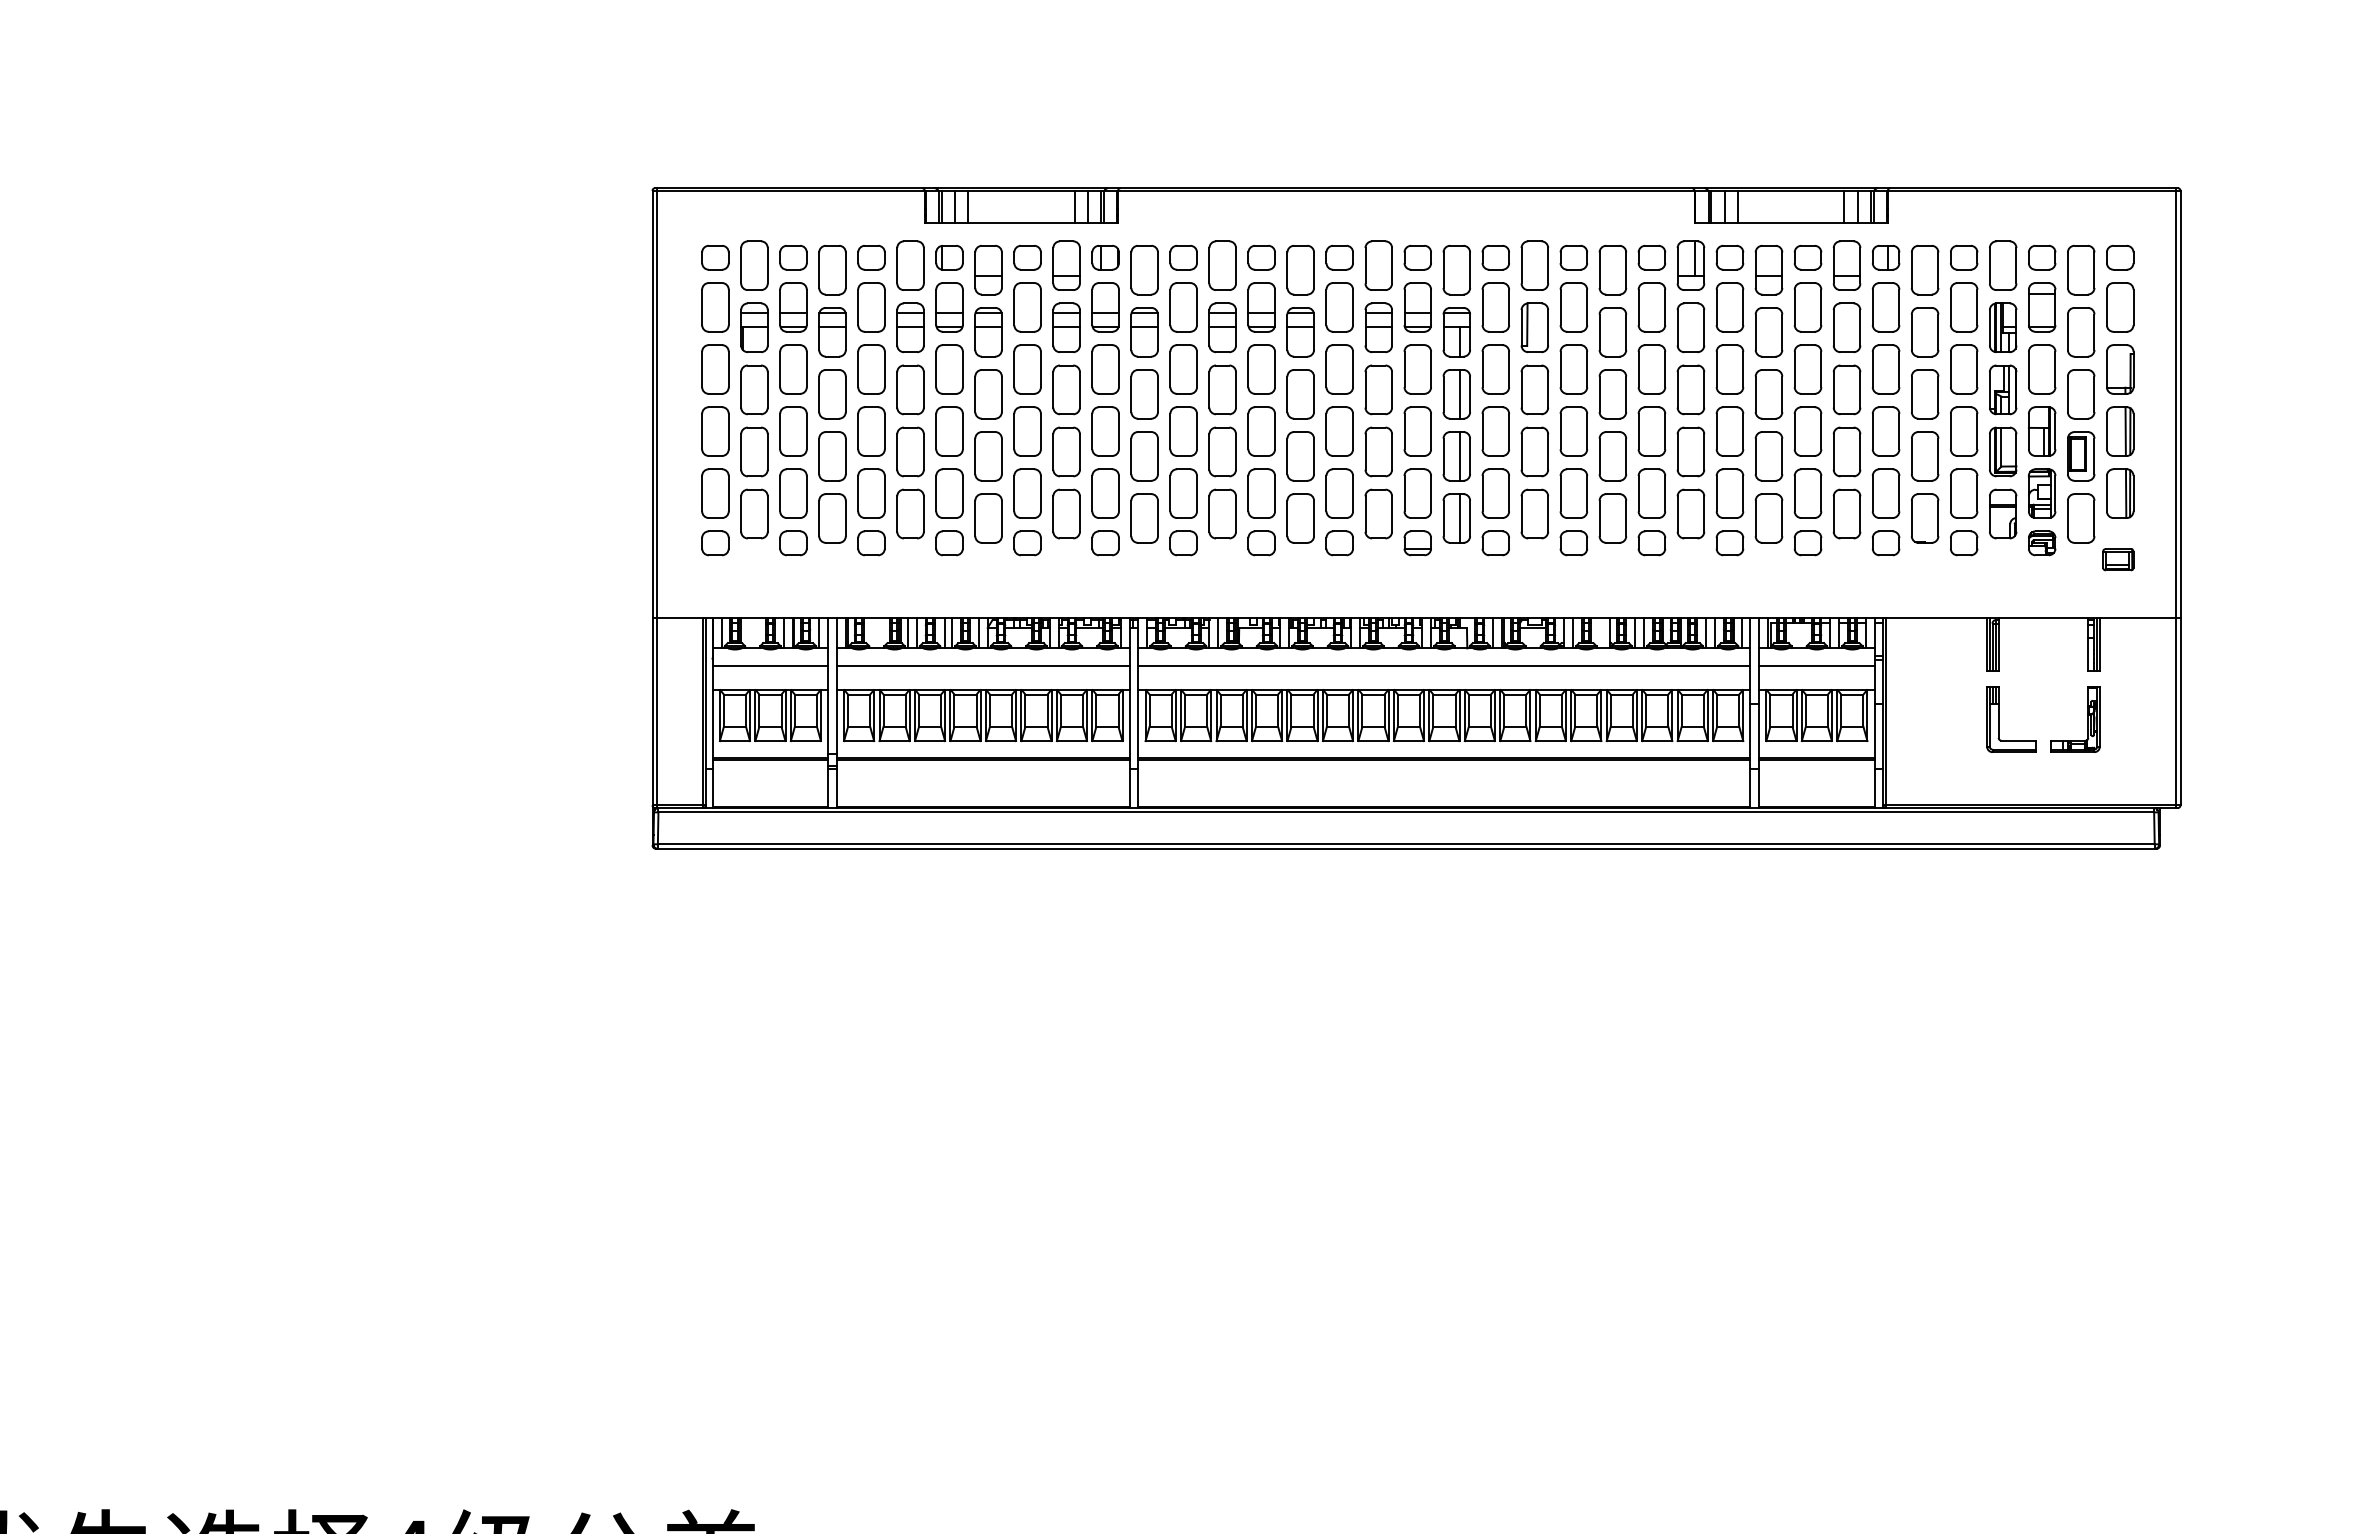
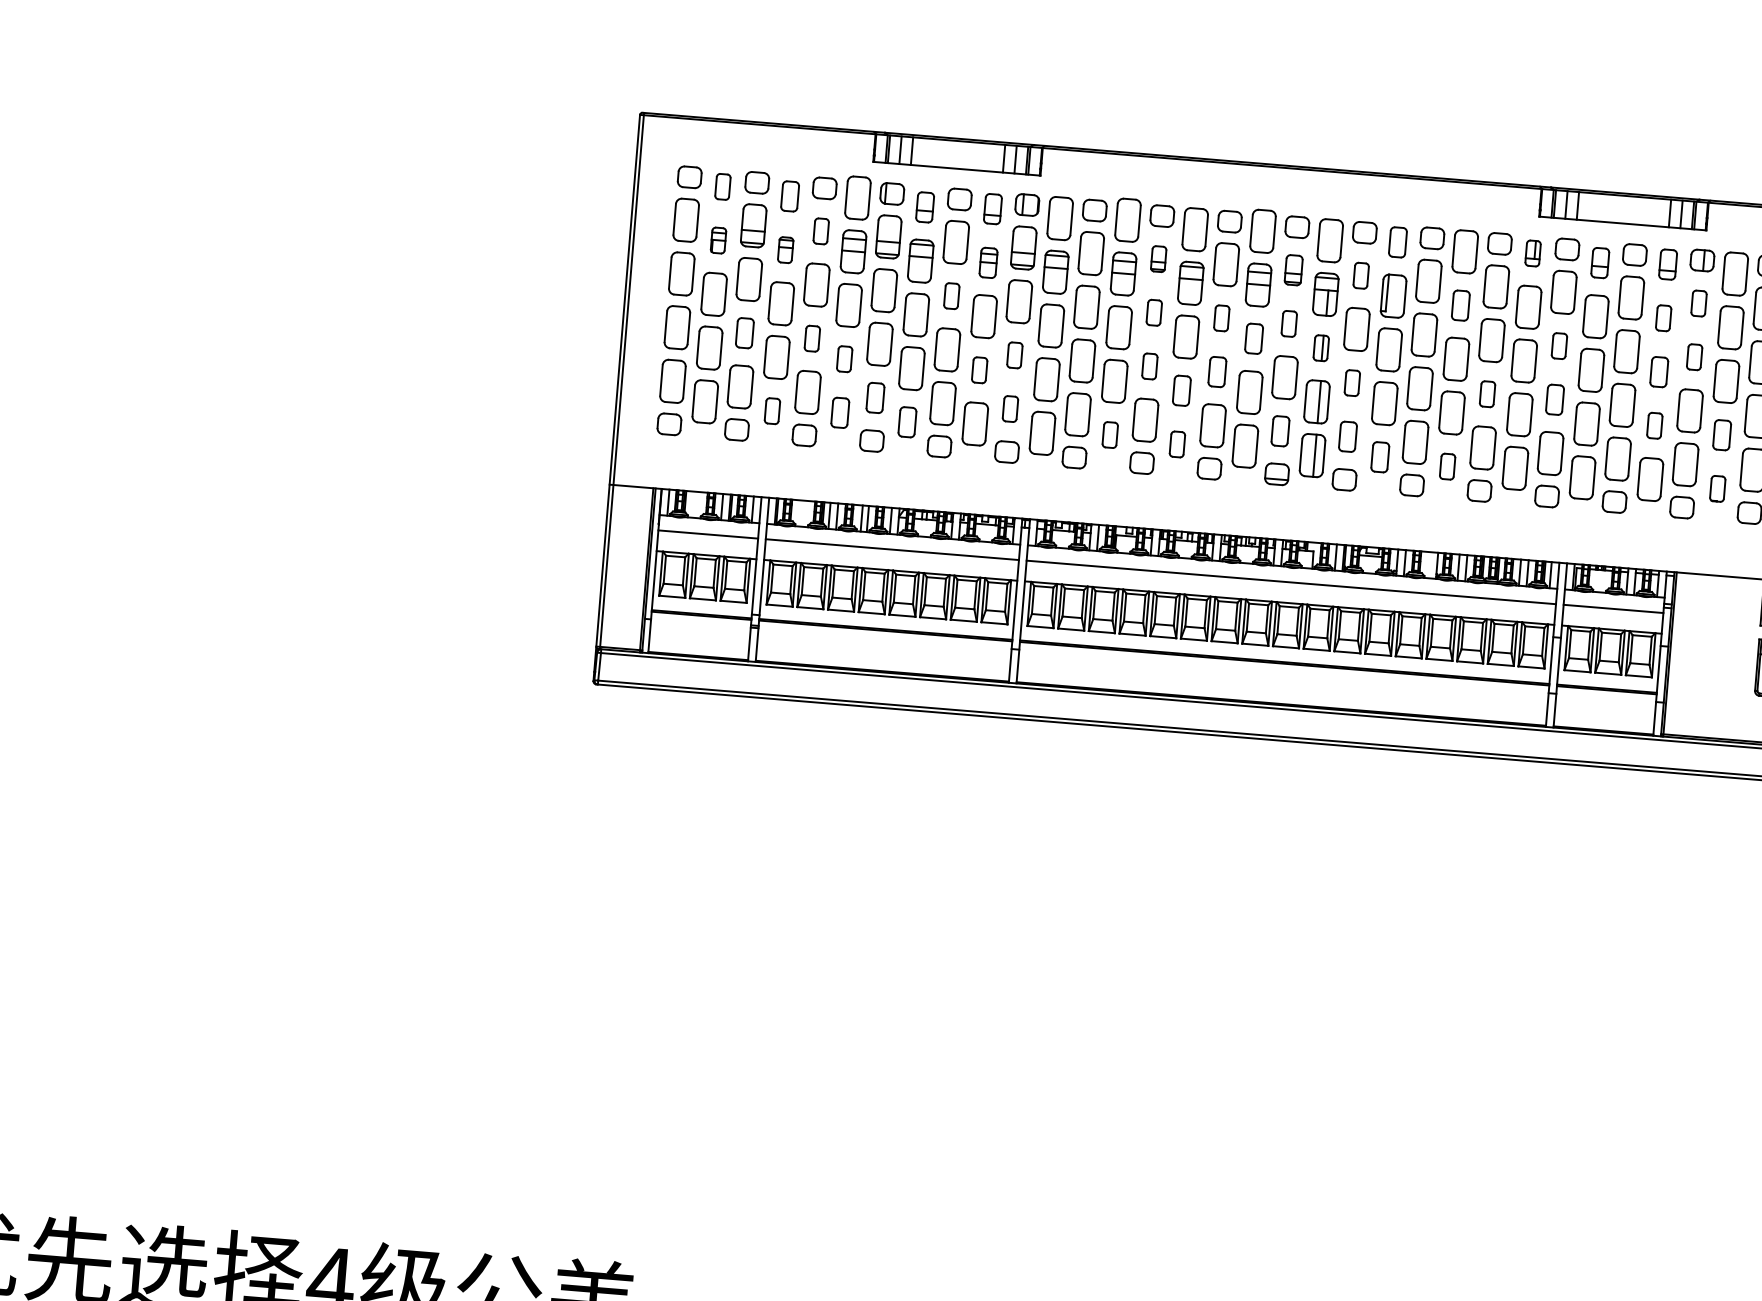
part: (754, 265) -> (722, 186), size x0.6
part: (1066, 265) -> (992, 208), size x0.7
part: (1534, 265) -> (1397, 242), size x0.7
part: (1690, 265) -> (1532, 253), size x0.6
part: (1846, 265) -> (1667, 264), size x0.7
part: (988, 269) -> (925, 206), size x0.7
part: (832, 270) -> (790, 196), size x0.7
part: (1768, 270) -> (1599, 263), size x0.7
part: (871, 307) -> (821, 231), size x0.6
part: (1261, 307) -> (1158, 259), size x0.6
part: (1417, 307) -> (1293, 270), size x0.7
part: (1495, 307) -> (1361, 275), size x0.6
part: (1886, 307) -> (1699, 303), size x0.6
part: (754, 327) -> (718, 240), size x0.6
part: (1066, 327) -> (988, 262), size x0.7
part: (1846, 327) -> (1663, 318), size x0.6
part: (832, 332) -> (785, 250), size x0.6
part: (1612, 332) -> (1460, 305), size x0.7
part: (1027, 369) -> (951, 296), size x0.6
part: (1261, 369) -> (1154, 312), size x0.6
part: (1339, 369) -> (1221, 318), size x0.6
part: (1417, 369) -> (1289, 323), size x0.6
part: (1729, 369) -> (1559, 346), size x0.6
part: (1886, 369) -> (1694, 357), size x0.6
part: (1378, 389) -> (1253, 338), size x0.7
part: (1846, 389) -> (1658, 371), size x0.7
part: (1456, 394) -> (1321, 348), size x0.6
part: (793, 431) -> (744, 333), size x0.7
part: (871, 431) -> (812, 338), size x0.6
part: (1105, 431) -> (1014, 355), size x0.6
part: (1261, 431) -> (1149, 366), size x0.6
part: (1339, 431) -> (1217, 371), size x0.7
part: (1495, 431) -> (1352, 383), size x0.6
part: (1651, 431) -> (1487, 394), size x0.6
part: (1729, 431) -> (1554, 399), size x0.7
part: (910, 451) -> (844, 358), size x0.6
part: (1066, 451) -> (979, 369), size x0.6
part: (1846, 451) -> (1654, 425), size x0.6
part: (1300, 456) -> (1181, 390), size x0.7
part: (1925, 456) -> (1722, 435), size x0.7
part: (949, 493) -> (875, 397), size x0.7
part: (1105, 493) -> (1010, 408), size x0.6
part: (1417, 493) -> (1280, 431), size x0.7
part: (1495, 493) -> (1347, 436), size x0.7
part: (910, 513) -> (840, 412), size x0.7
part: (1222, 513) -> (1110, 434), size x0.6
part: (1534, 513) -> (1380, 456), size x0.7
part: (832, 518) -> (772, 411), size x0.6
part: (988, 518) -> (907, 422), size x0.7
part: (1300, 518) -> (1177, 444), size x0.6
part: (1612, 518) -> (1447, 466), size x0.6
part: (1925, 518) -> (1717, 488), size x0.6

